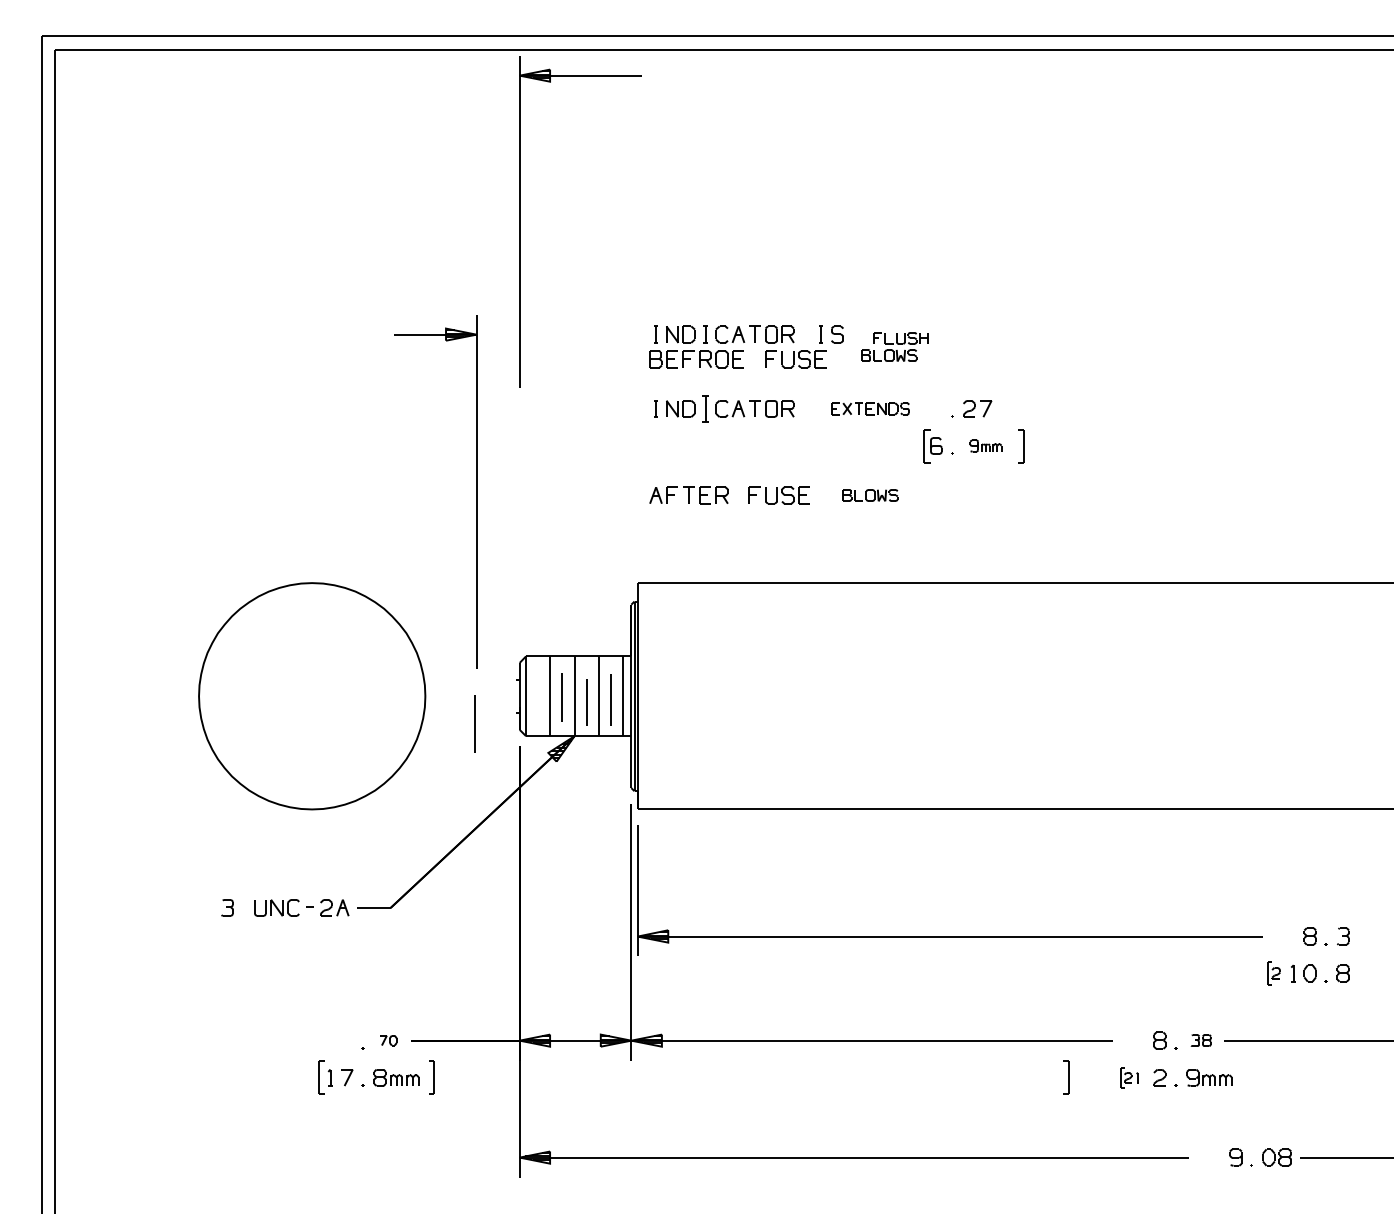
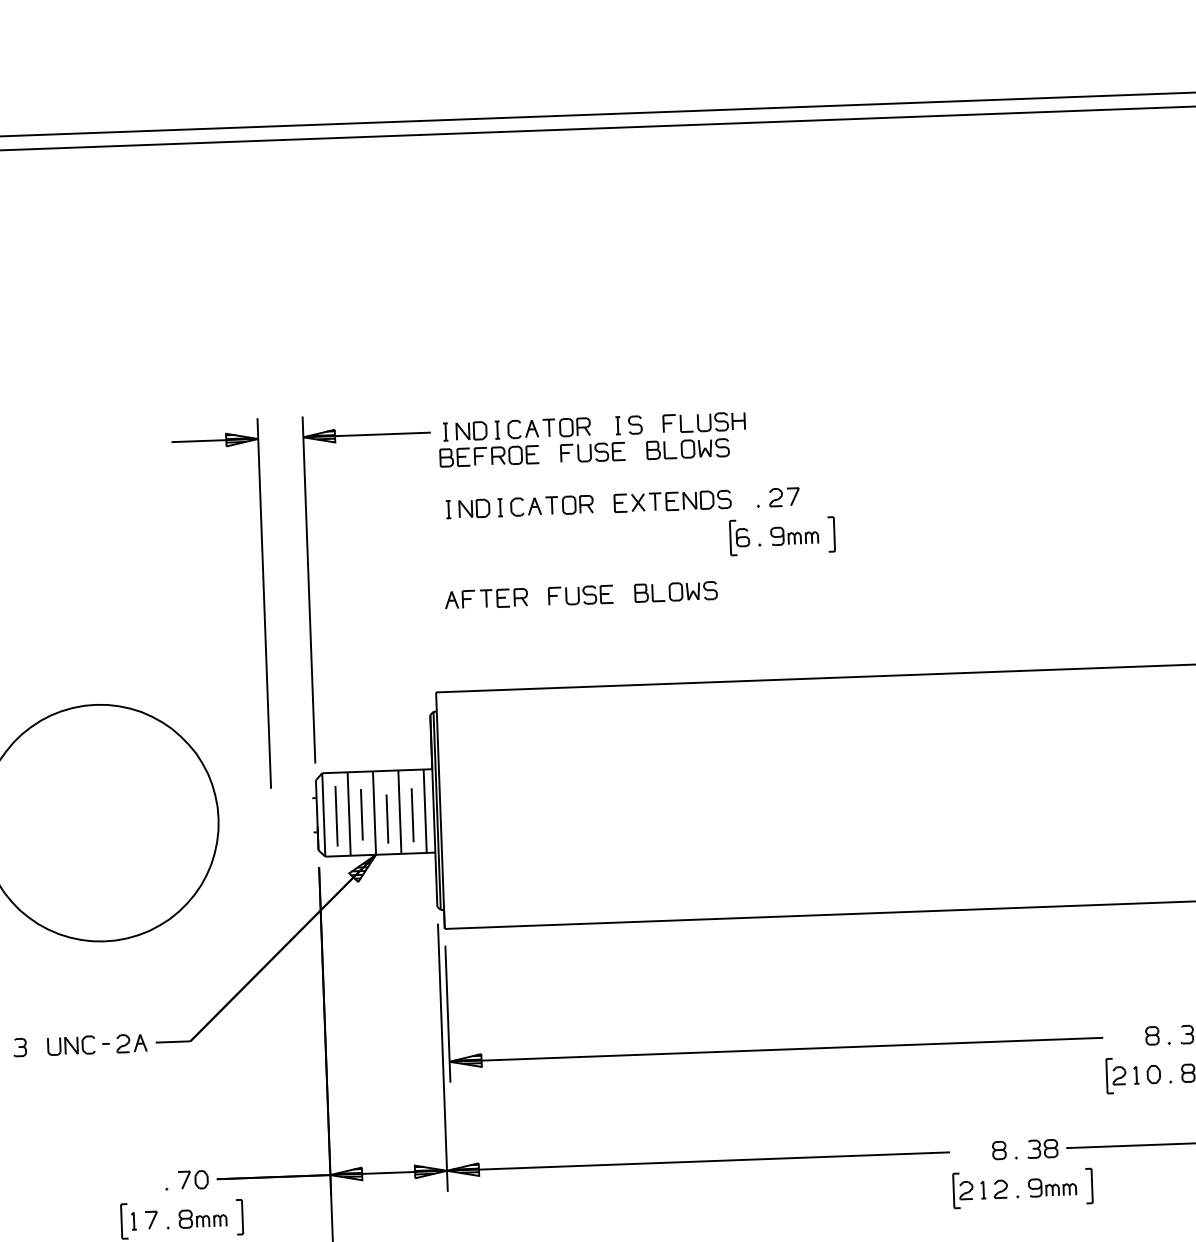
part: (520, 221) -> (309, 589), moved
part: (894, 346) -> (695, 435), size x1.43
part: (705, 408) -> (500, 507), size x0.62
part: (870, 408) -> (672, 501), size x1.43
part: (985, 445) -> (794, 535), size x1.43
part: (870, 495) -> (676, 591), size x1.43
line: (474, 723) -> (335, 815), moved
part: (1273, 973) -> (1115, 1076), size x1.43
part: (388, 1040) -> (193, 1179), size x1.67
part: (1200, 1040) -> (1041, 1148), size x1.43
part: (1066, 1077) -> (1089, 1185), moved
part: (1129, 1077) -> (968, 1190), size x1.67

